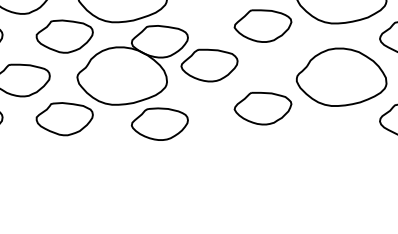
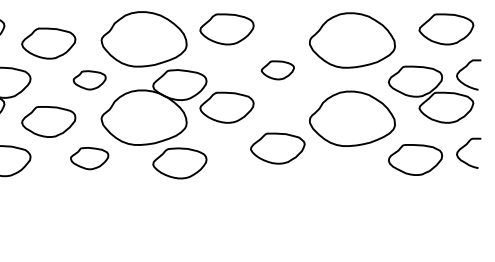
part: (262, 26) -> (277, 70), size x0.6
part: (64, 36) -> (89, 80), size x0.6
part: (64, 119) -> (89, 158), size x0.7

